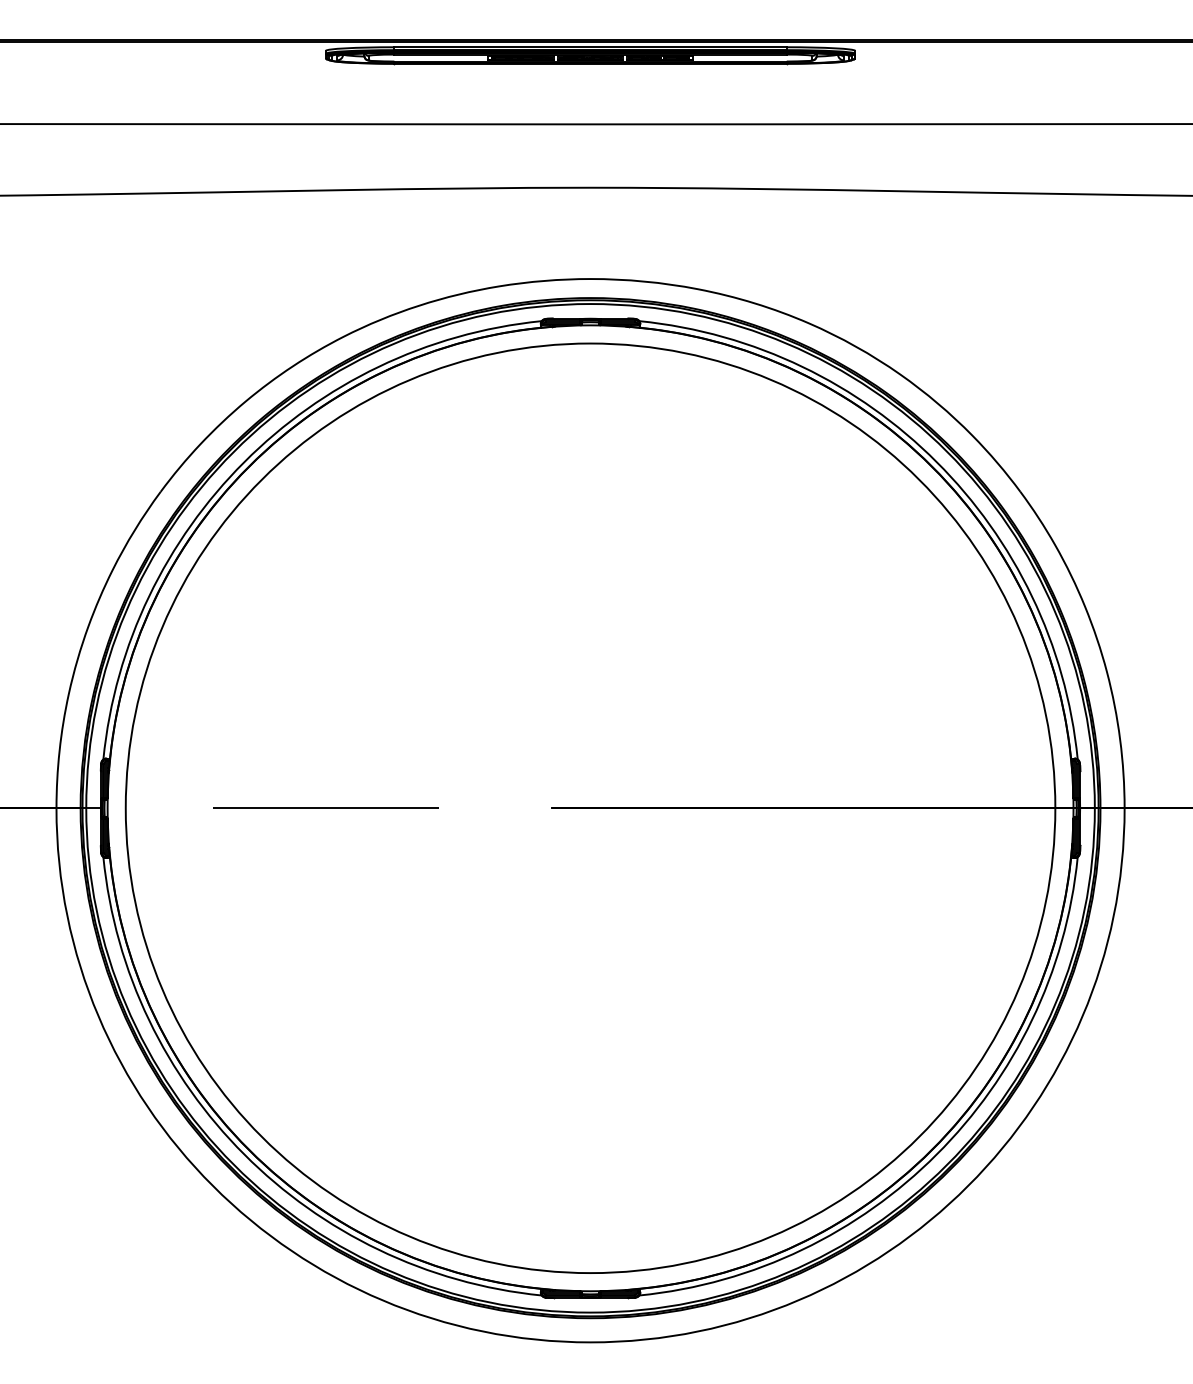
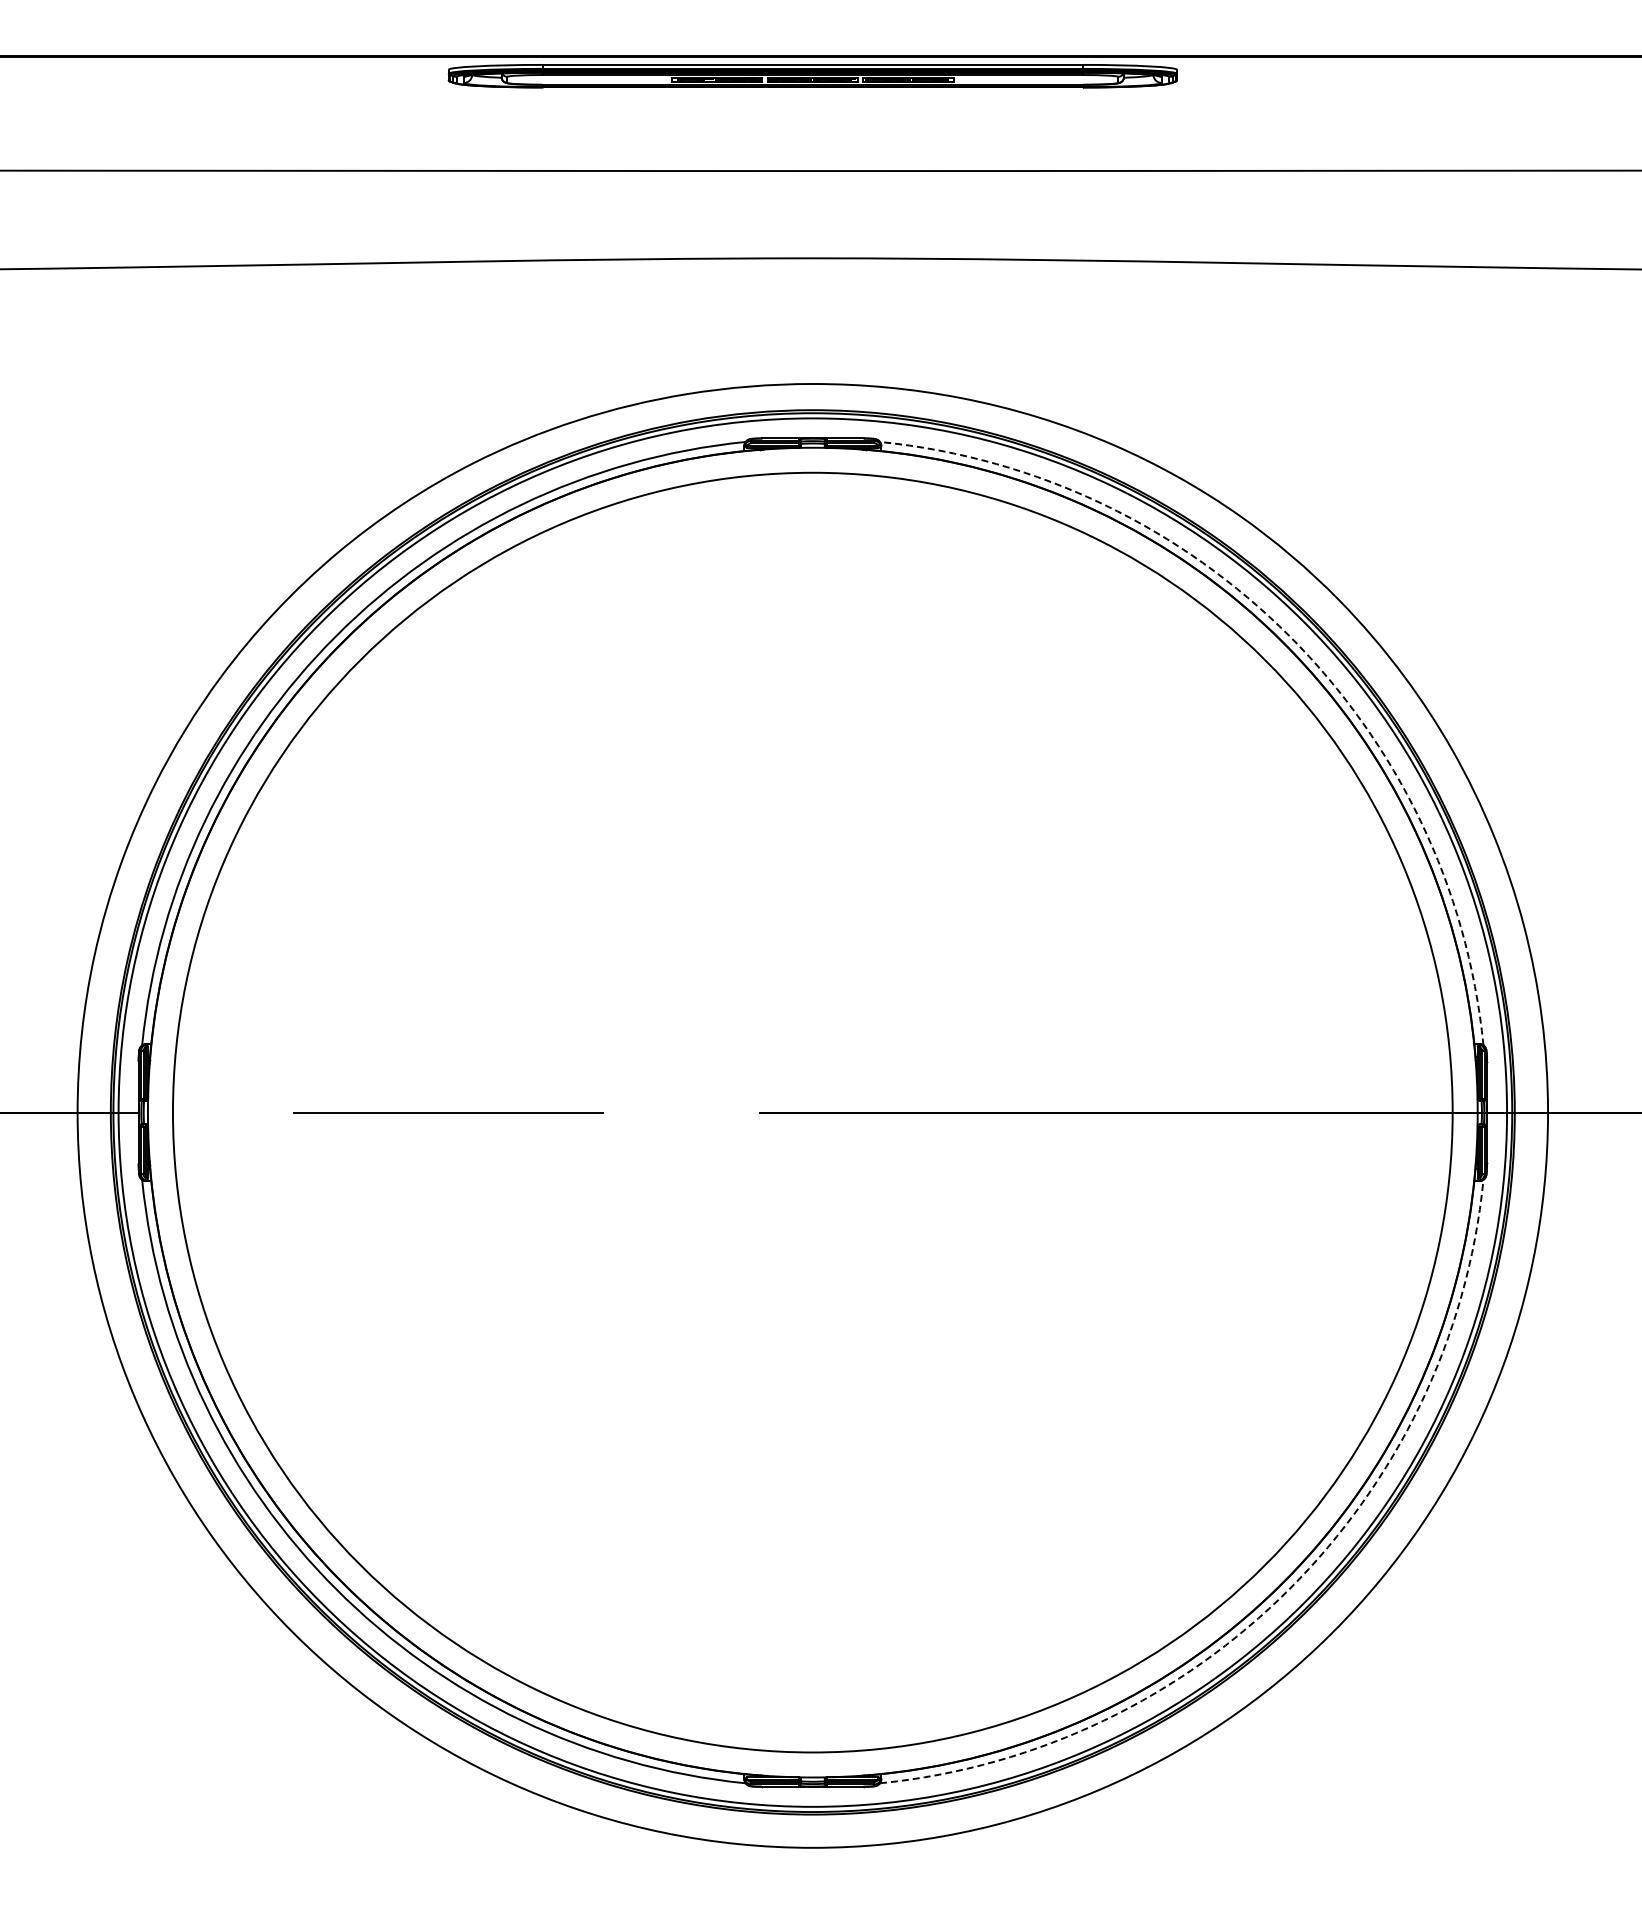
arc: (936, 462) -> (1289, 636), solid -> dashed
arc: (936, 1154) -> (1289, 1589), solid -> dashed

